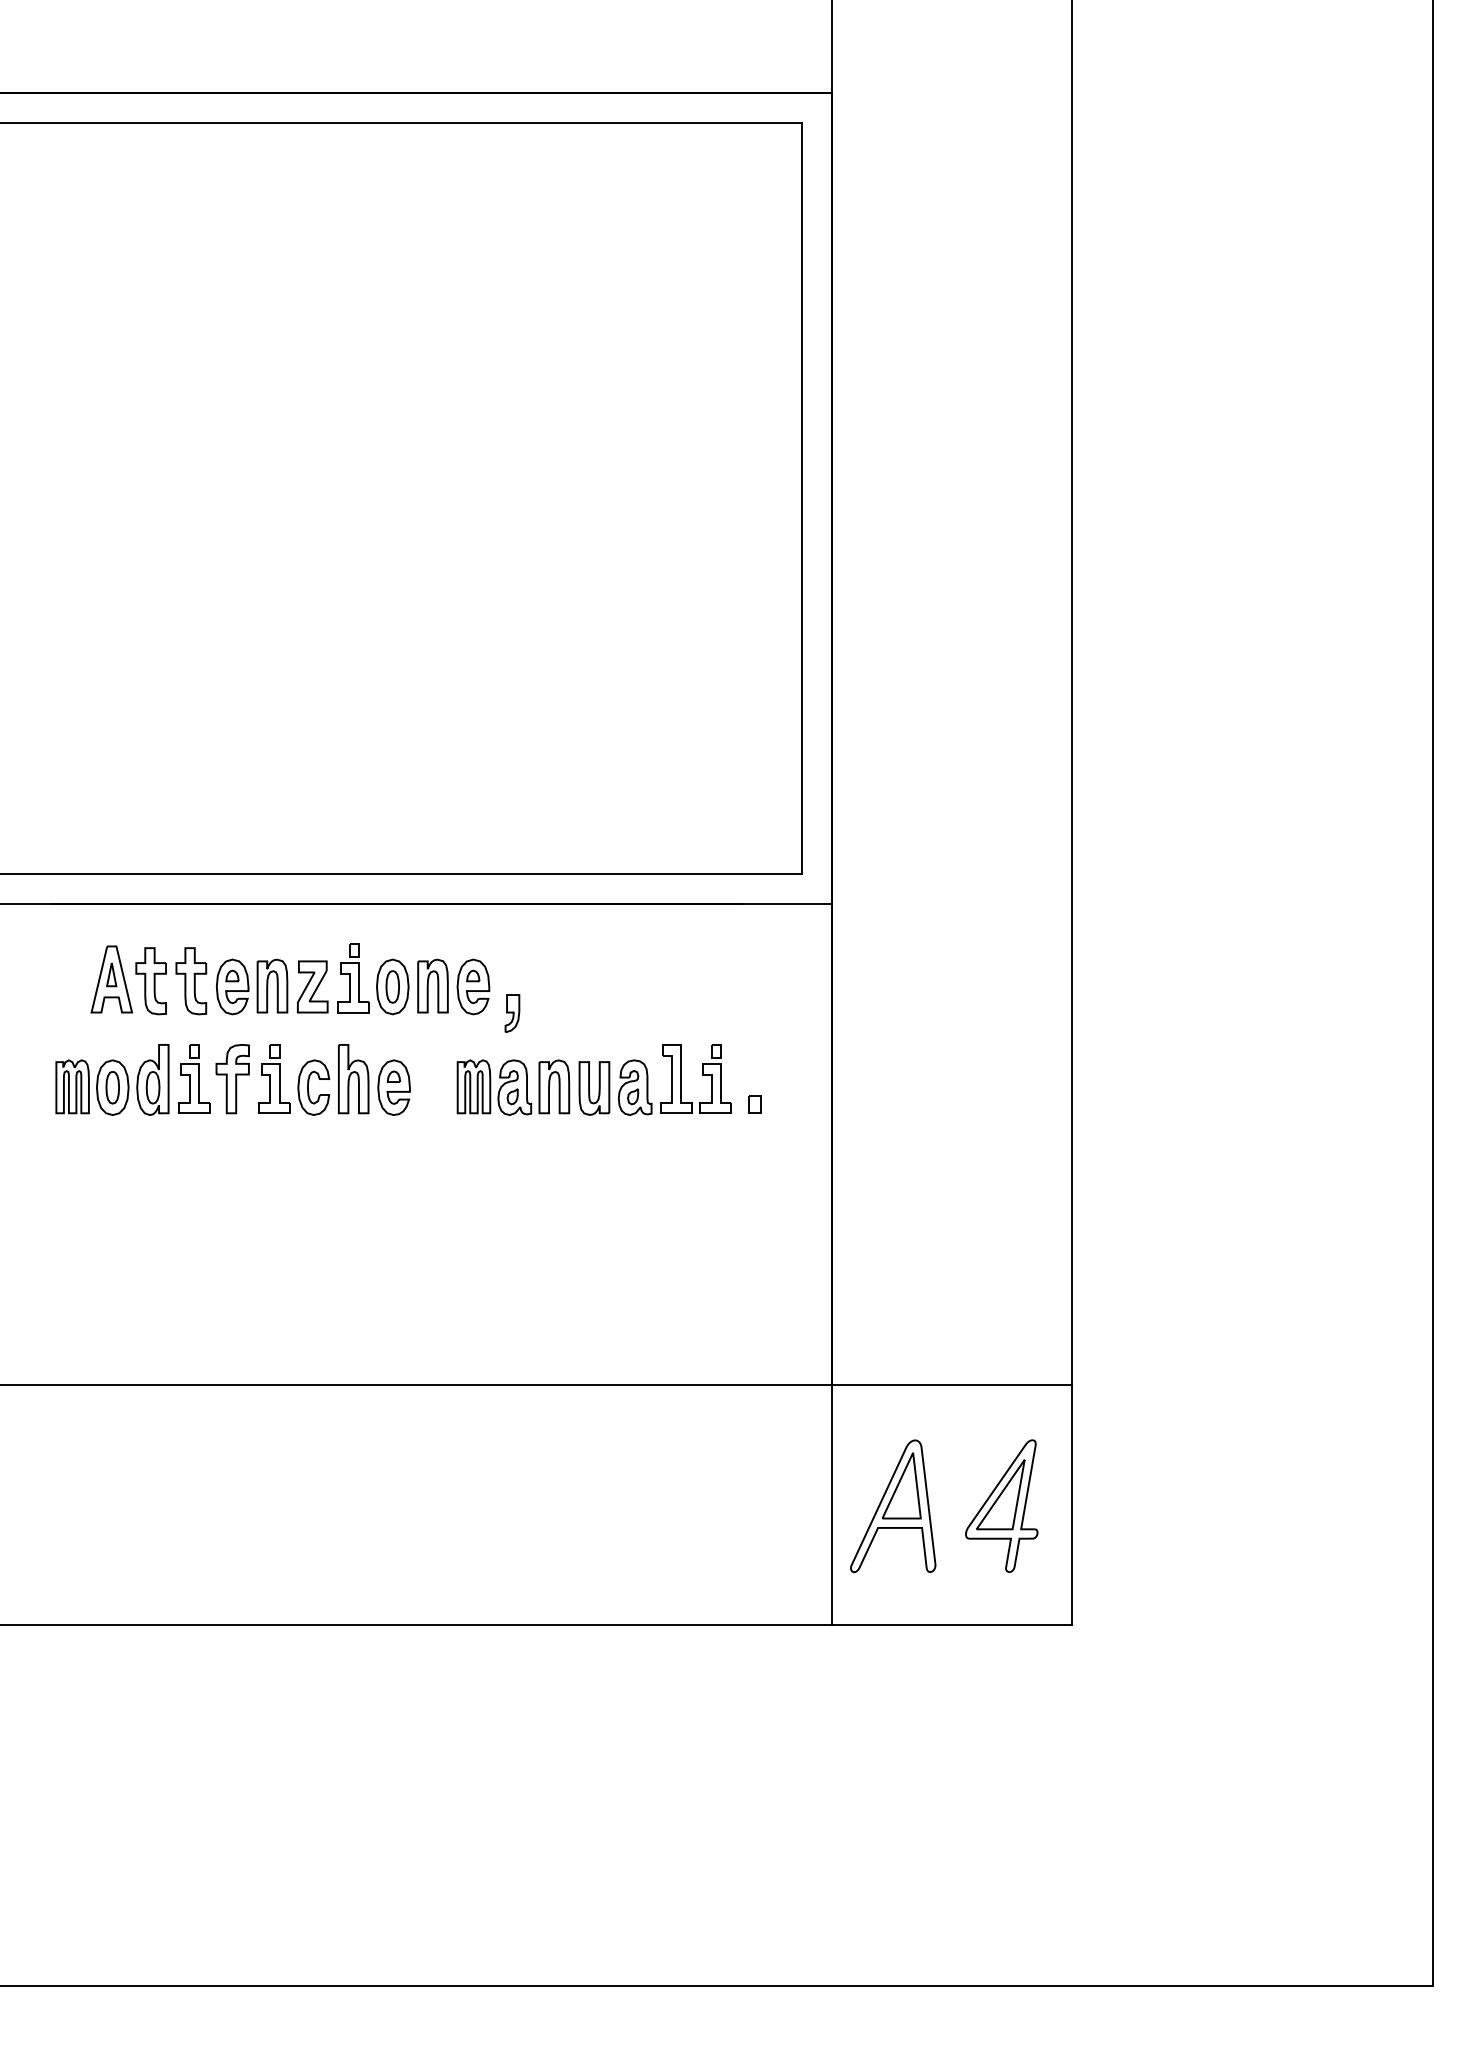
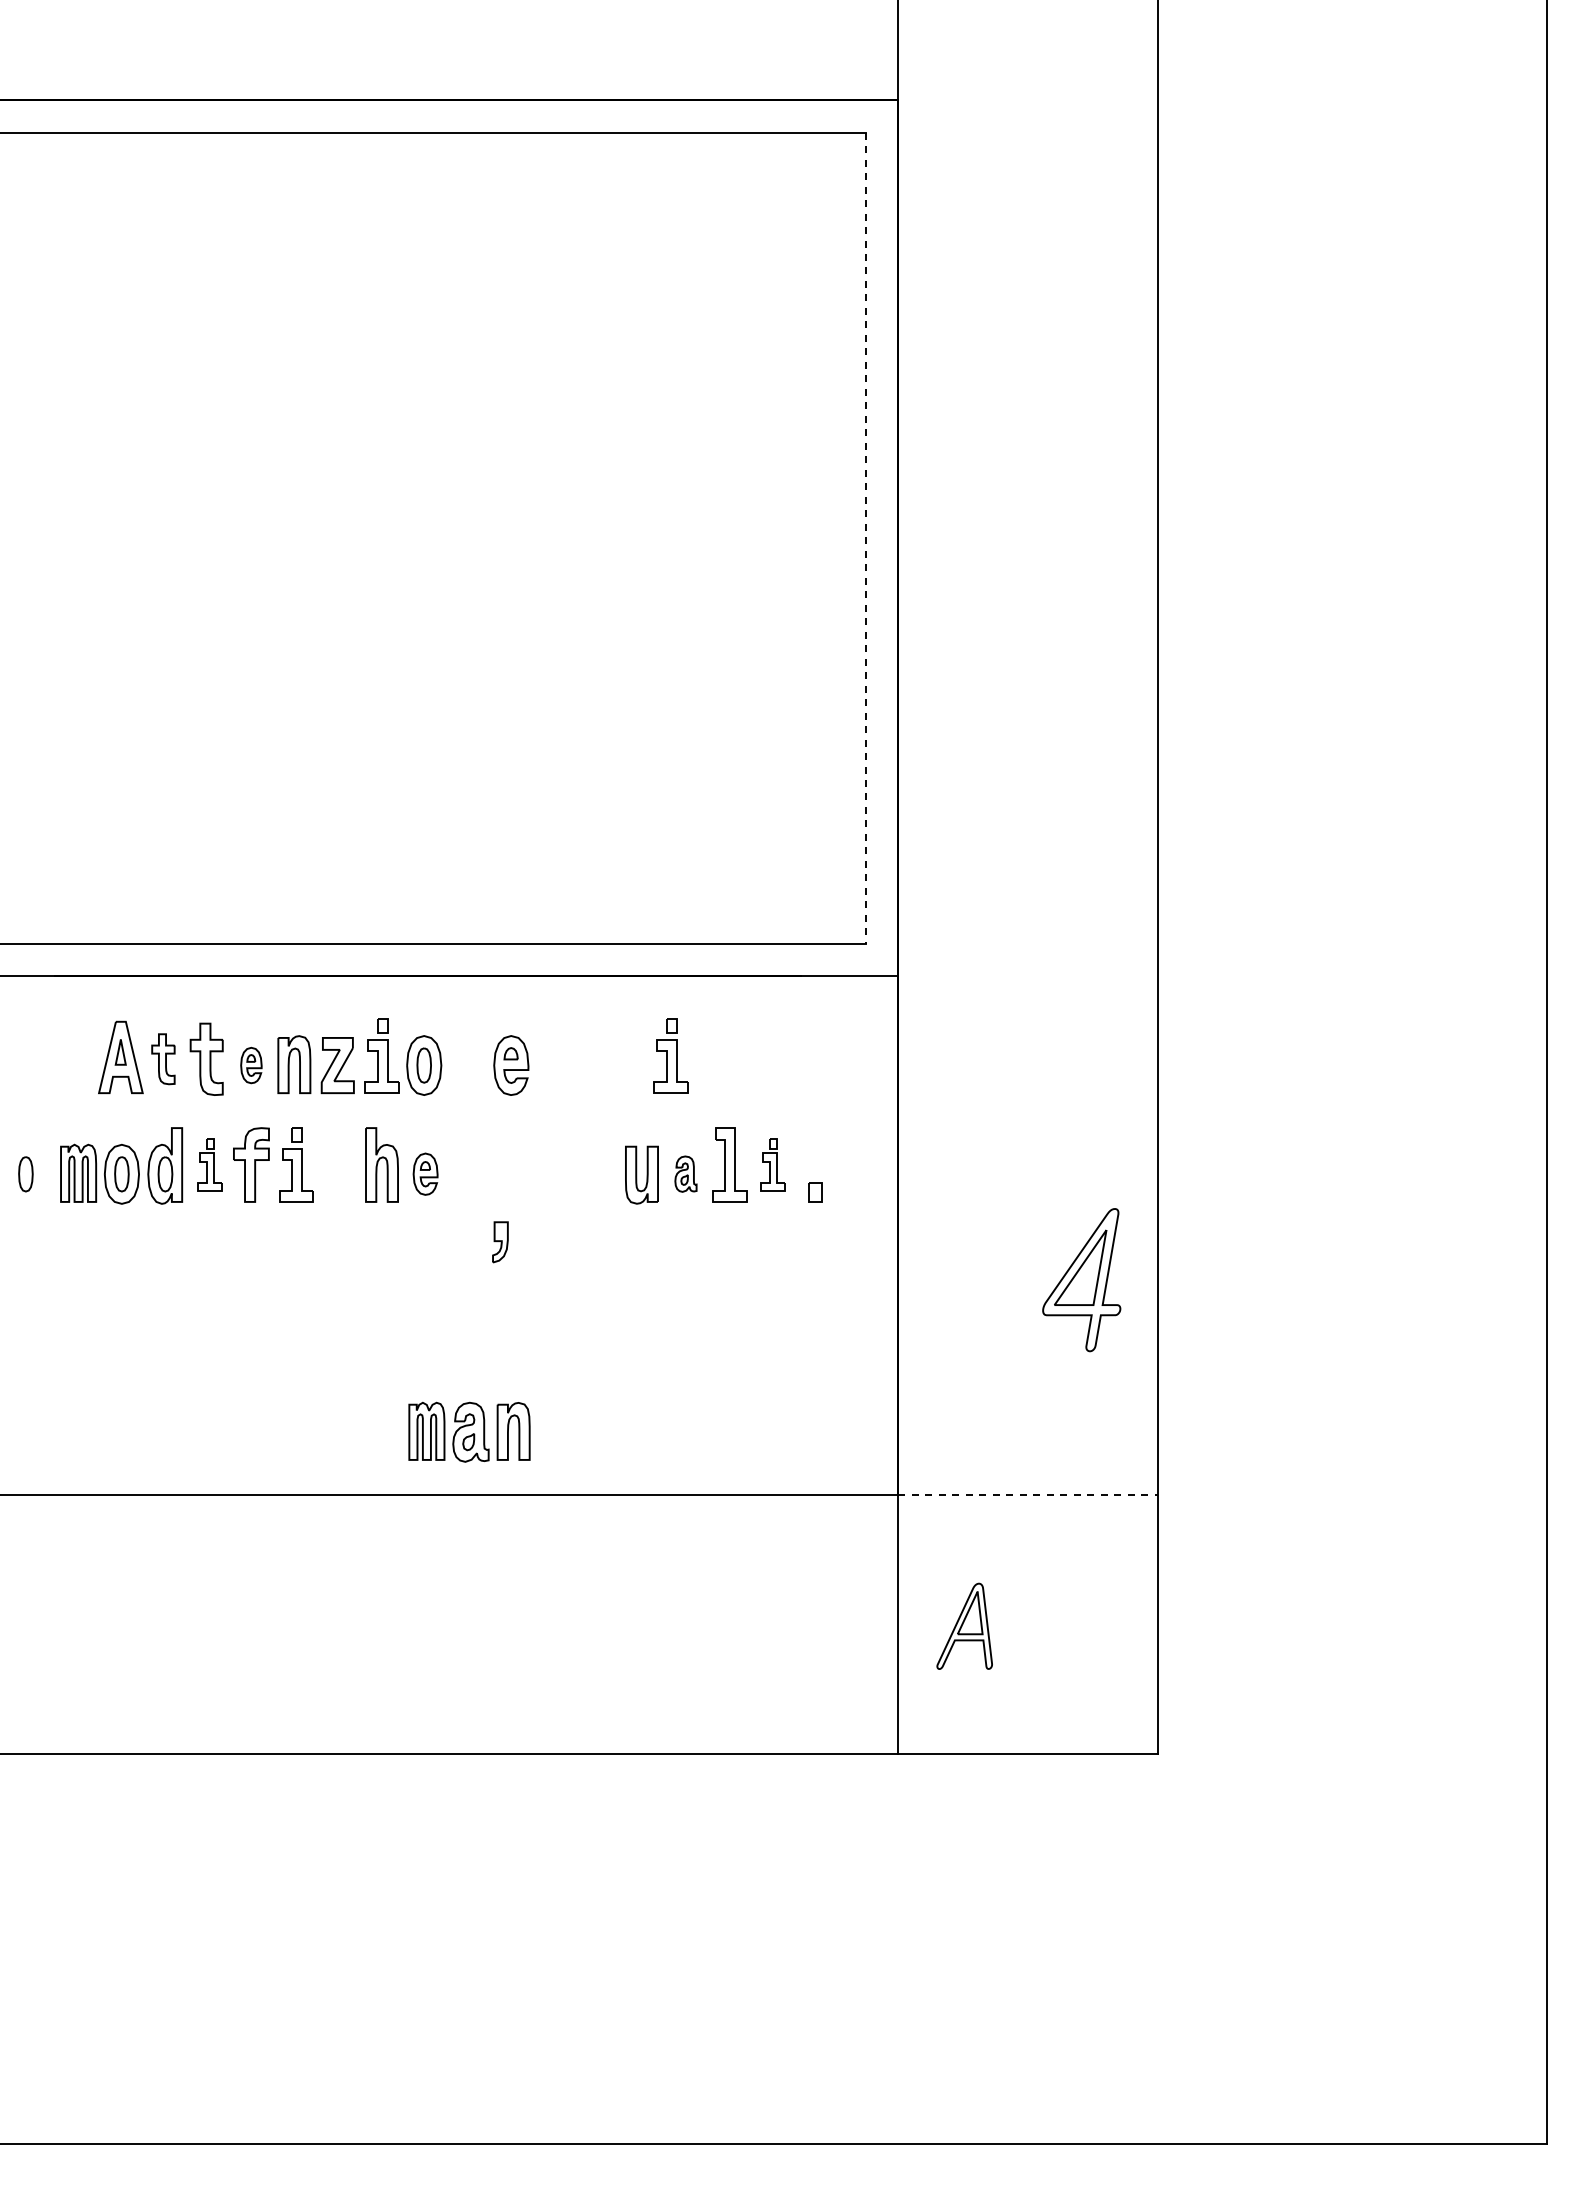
line: (801, 498) -> (865, 538), solid -> dashed
part: (620, 977) -> (670, 1055), added
part: (151, 980) -> (163, 1058), size x0.7
part: (432, 985) -> (467, 1064), removed
part: (232, 986) -> (251, 1065), size x0.6
part: (512, 1013) -> (500, 1242), moved
part: (193, 1078) -> (209, 1164), size x0.7
part: (715, 1078) -> (772, 1164), size x0.7
part: (313, 1086) -> (338, 1173), removed
part: (393, 1086) -> (425, 1173), size x0.7
part: (513, 1086) -> (469, 1431), moved
part: (634, 1086) -> (685, 1173), size x0.6
part: (23, 1087) -> (25, 1174), added
line: (952, 1384) -> (1028, 1494), solid -> dashed
part: (893, 1506) -> (964, 1626), size x0.6
part: (1001, 1506) -> (1081, 1280), moved

